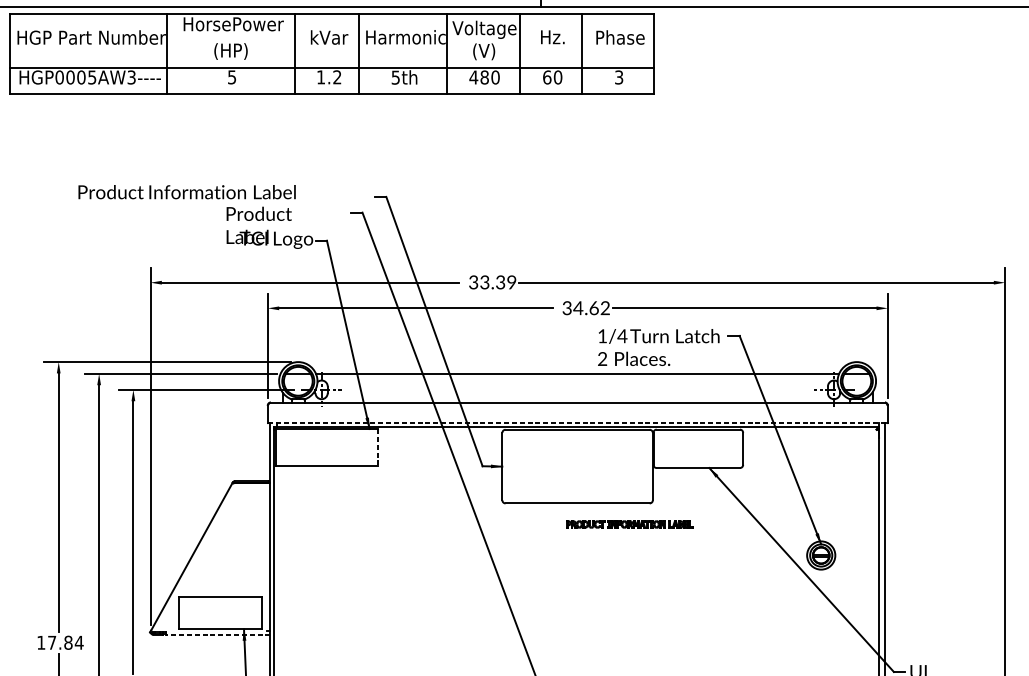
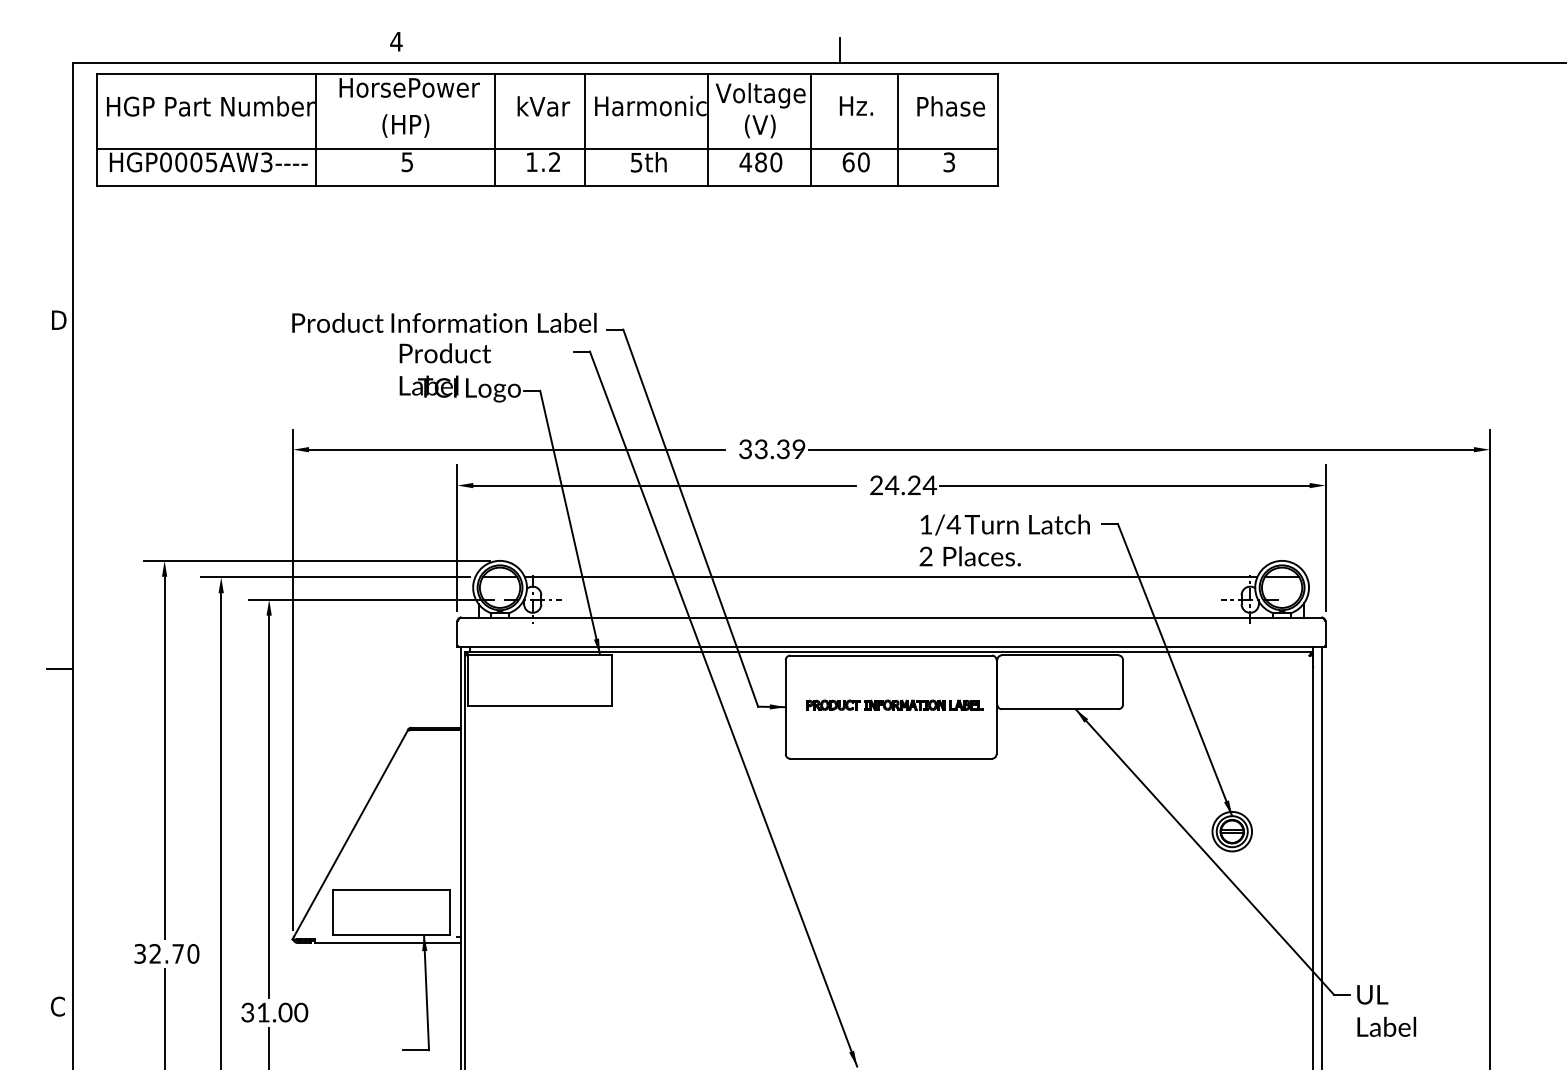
text: (187, 191) -> (444, 322), moved
text: (586, 308) -> (903, 485), 34.62 -> 24.24
line: (577, 423) -> (891, 646), dashed -> solid
line: (377, 447) -> (611, 680), dashed -> solid
part: (629, 523) -> (894, 704), moved
line: (217, 634) -> (387, 942), dashed -> solid
text: (60, 642) -> (166, 953), 17.84 -> 32.70

